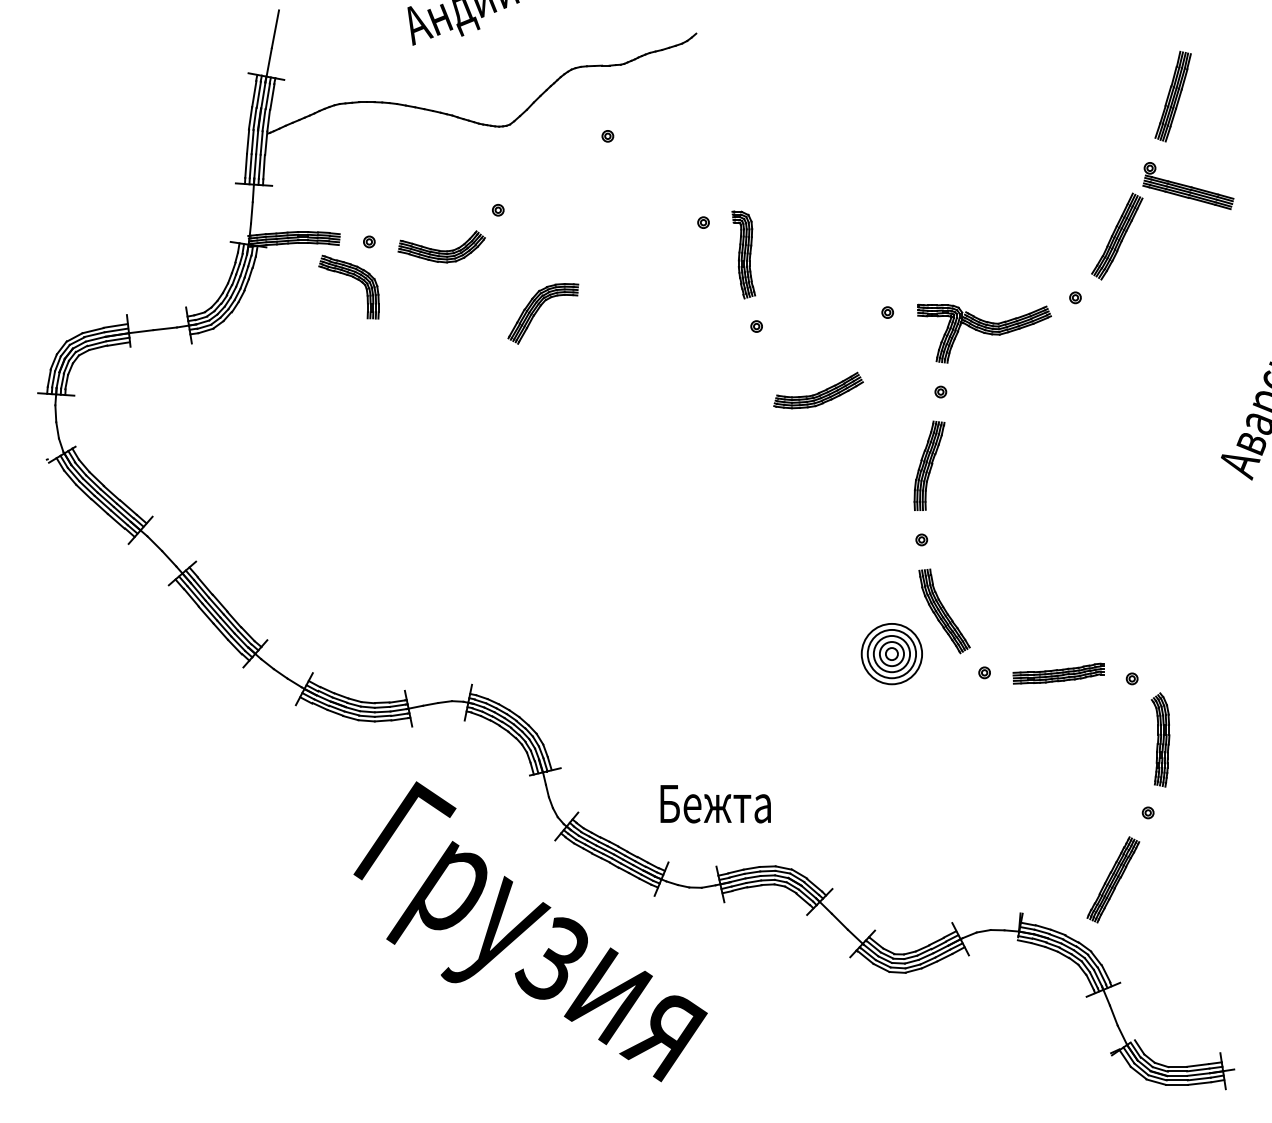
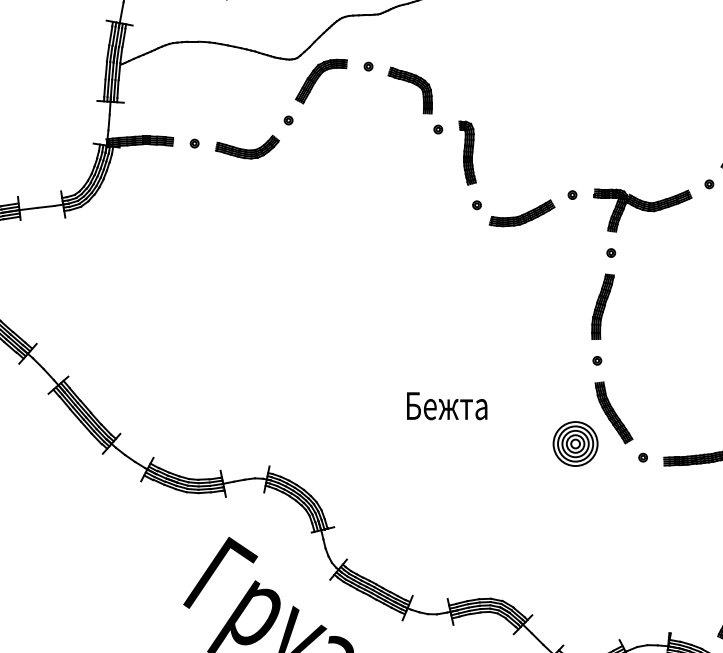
part: (353, 278) -> (413, 84), moved
part: (543, 313) -> (321, 81), moved
part: (818, 390) -> (522, 213), moved
text: (715, 804) -> (446, 406), moved

